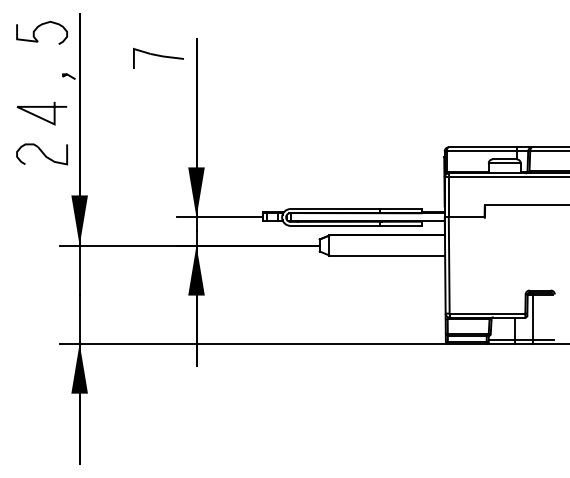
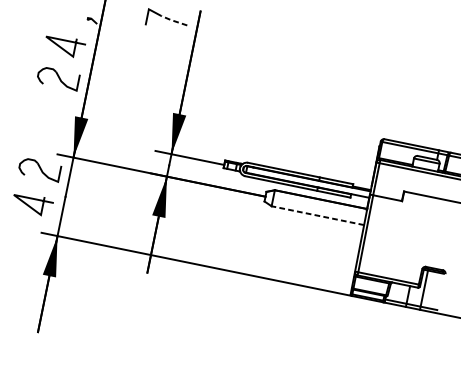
line: (166, 56) -> (173, 20), solid -> dashed
line: (387, 255) -> (318, 215), solid -> dashed
part: (41, 268) -> (39, 169), added
line: (40, 314) -> (30, 206), added

